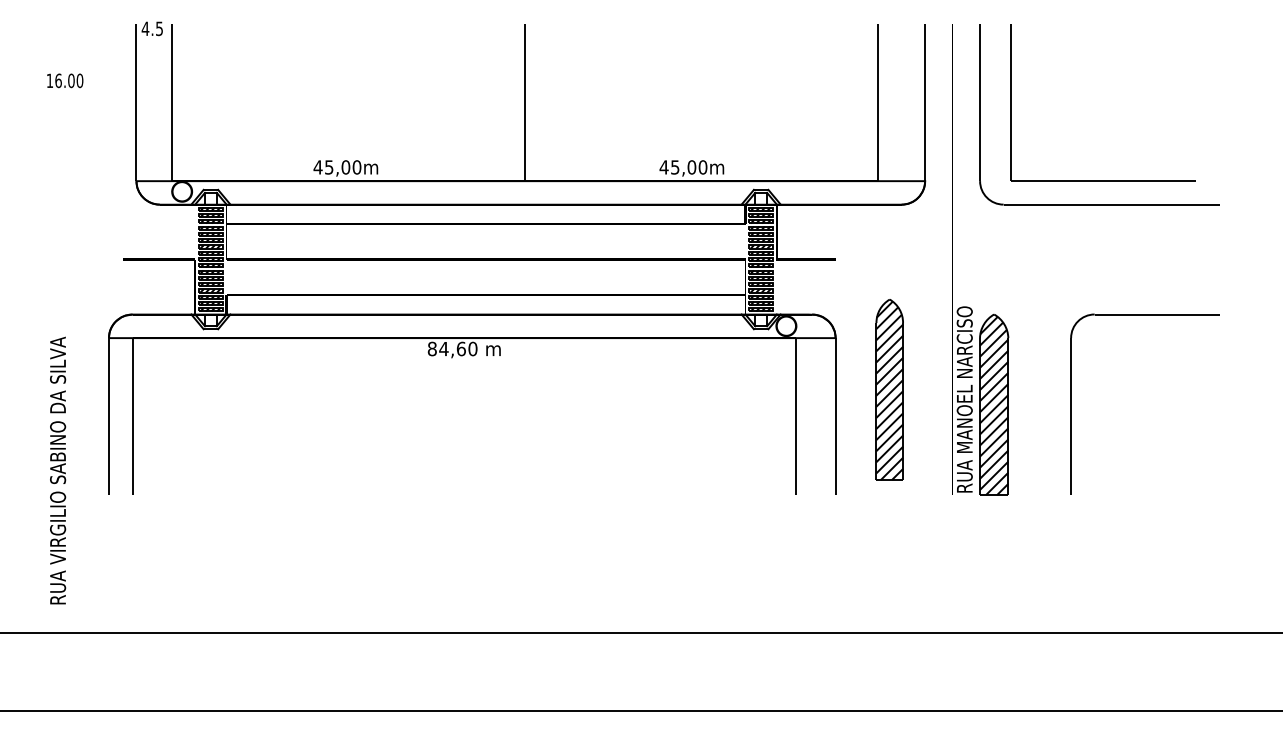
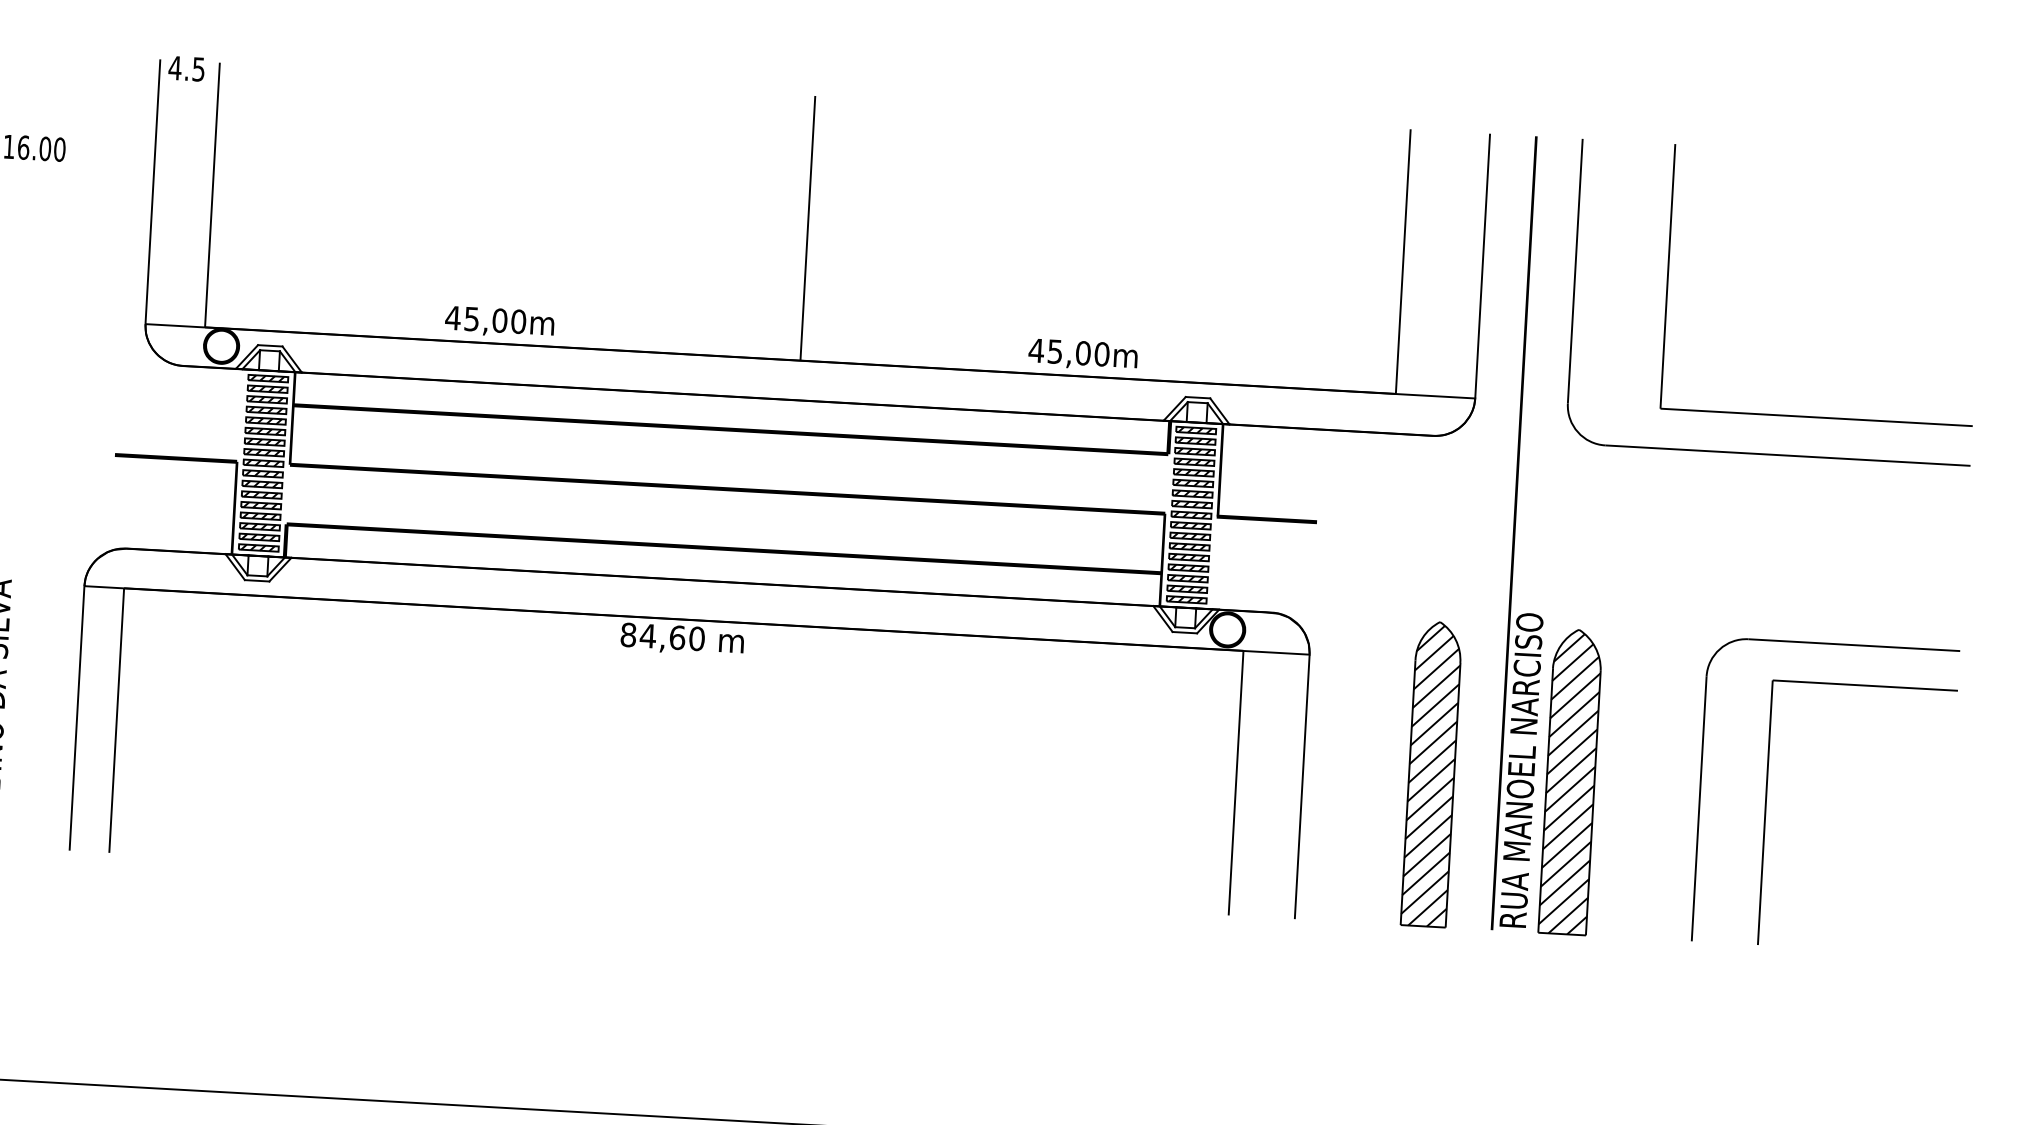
part: (1102, 180) -> (1814, 416), moved
part: (889, 389) -> (1431, 773), moved
part: (1110, 415) -> (1765, 811), added

